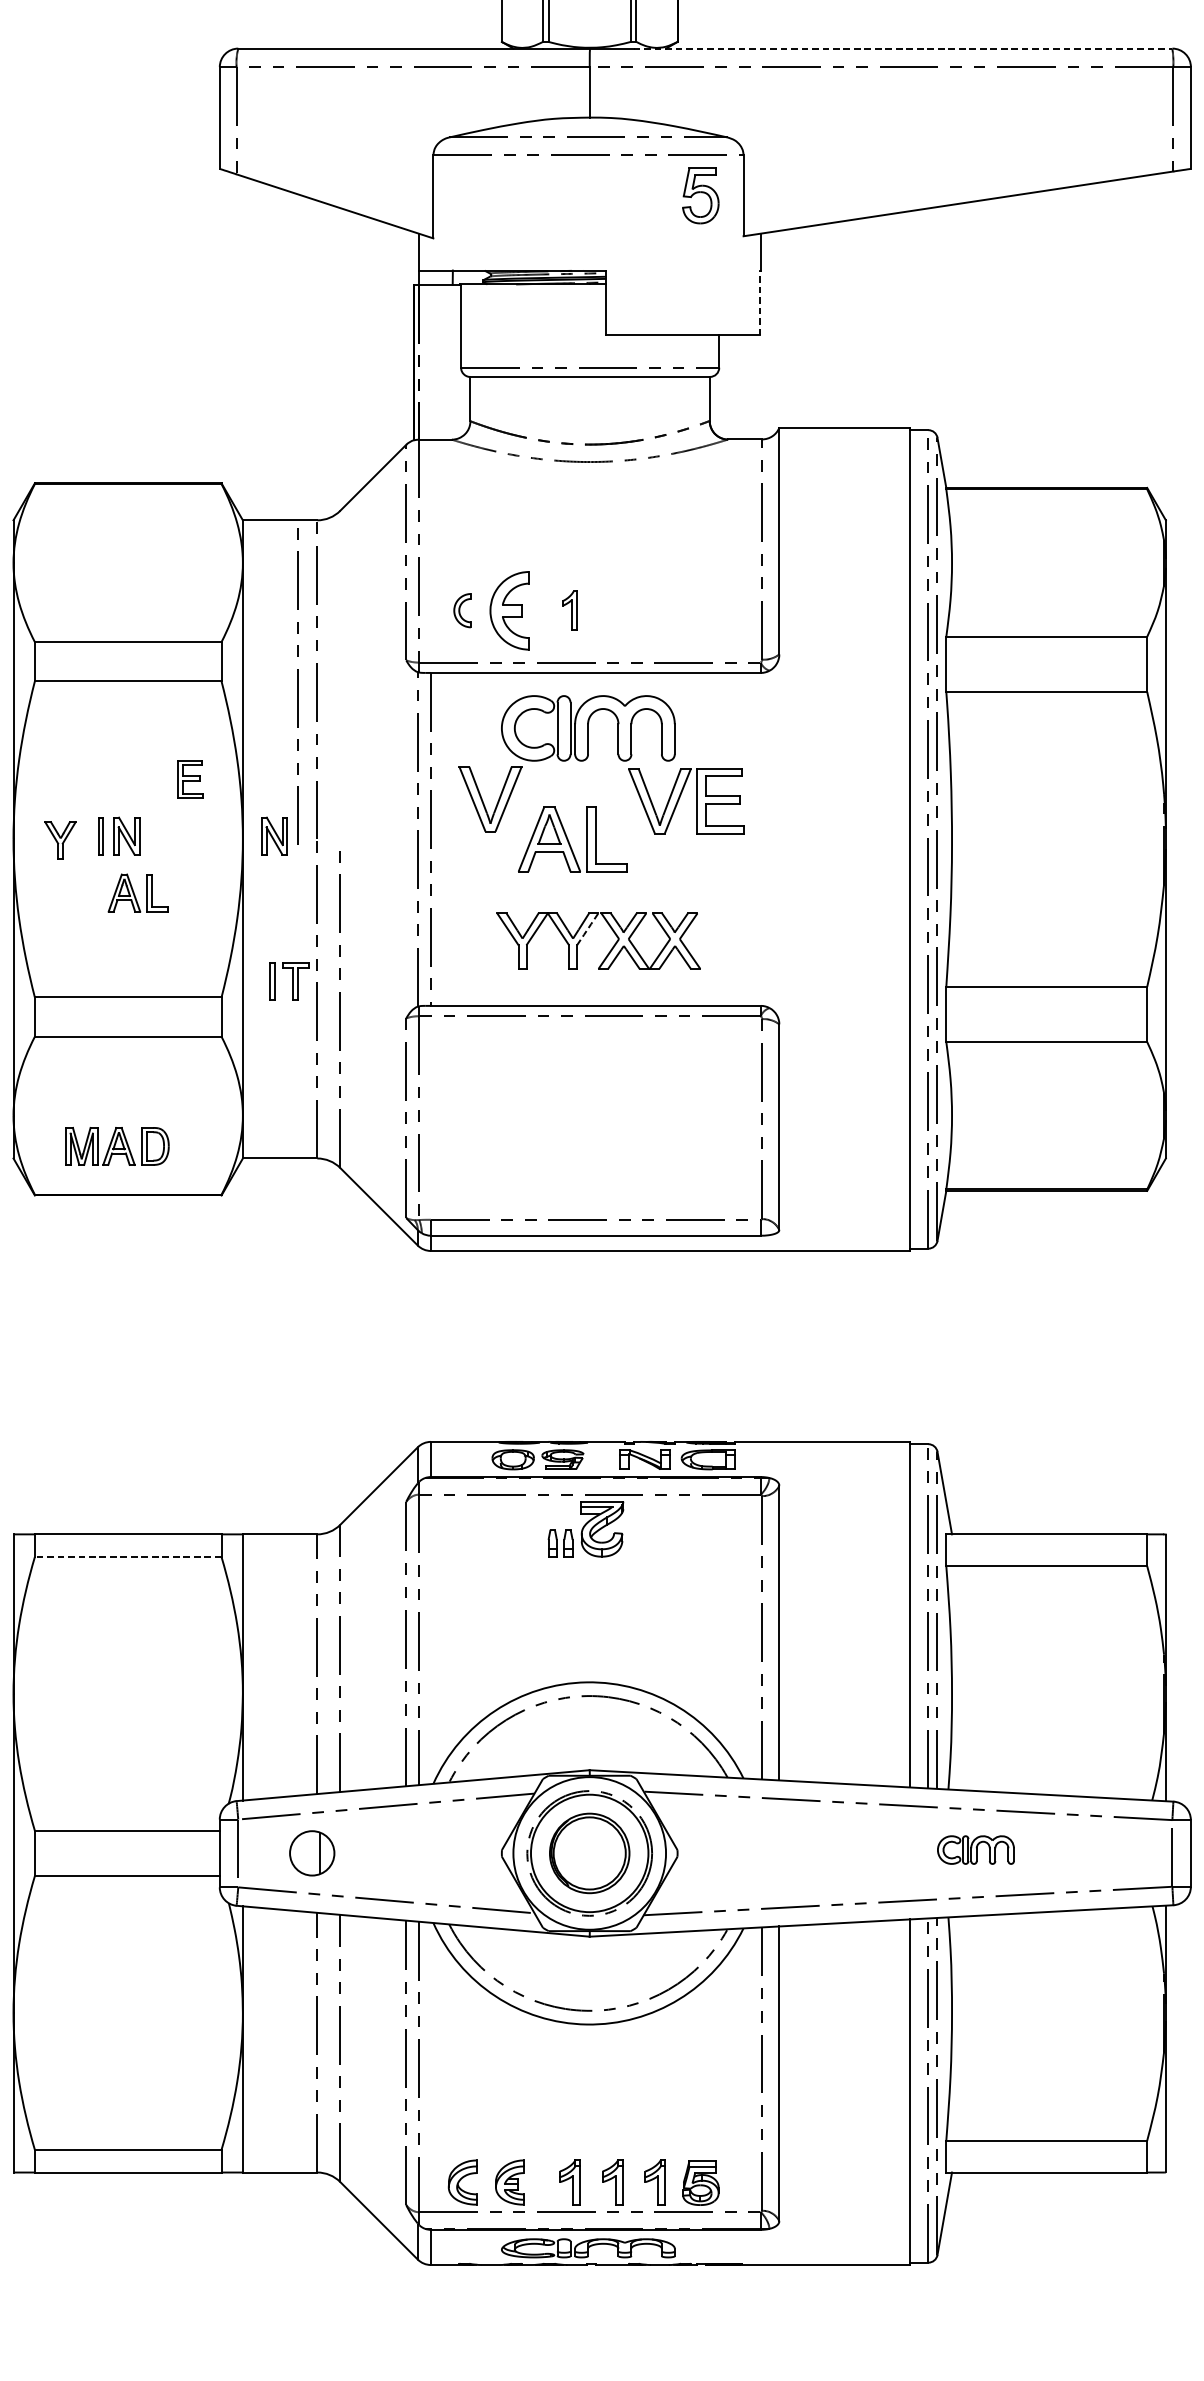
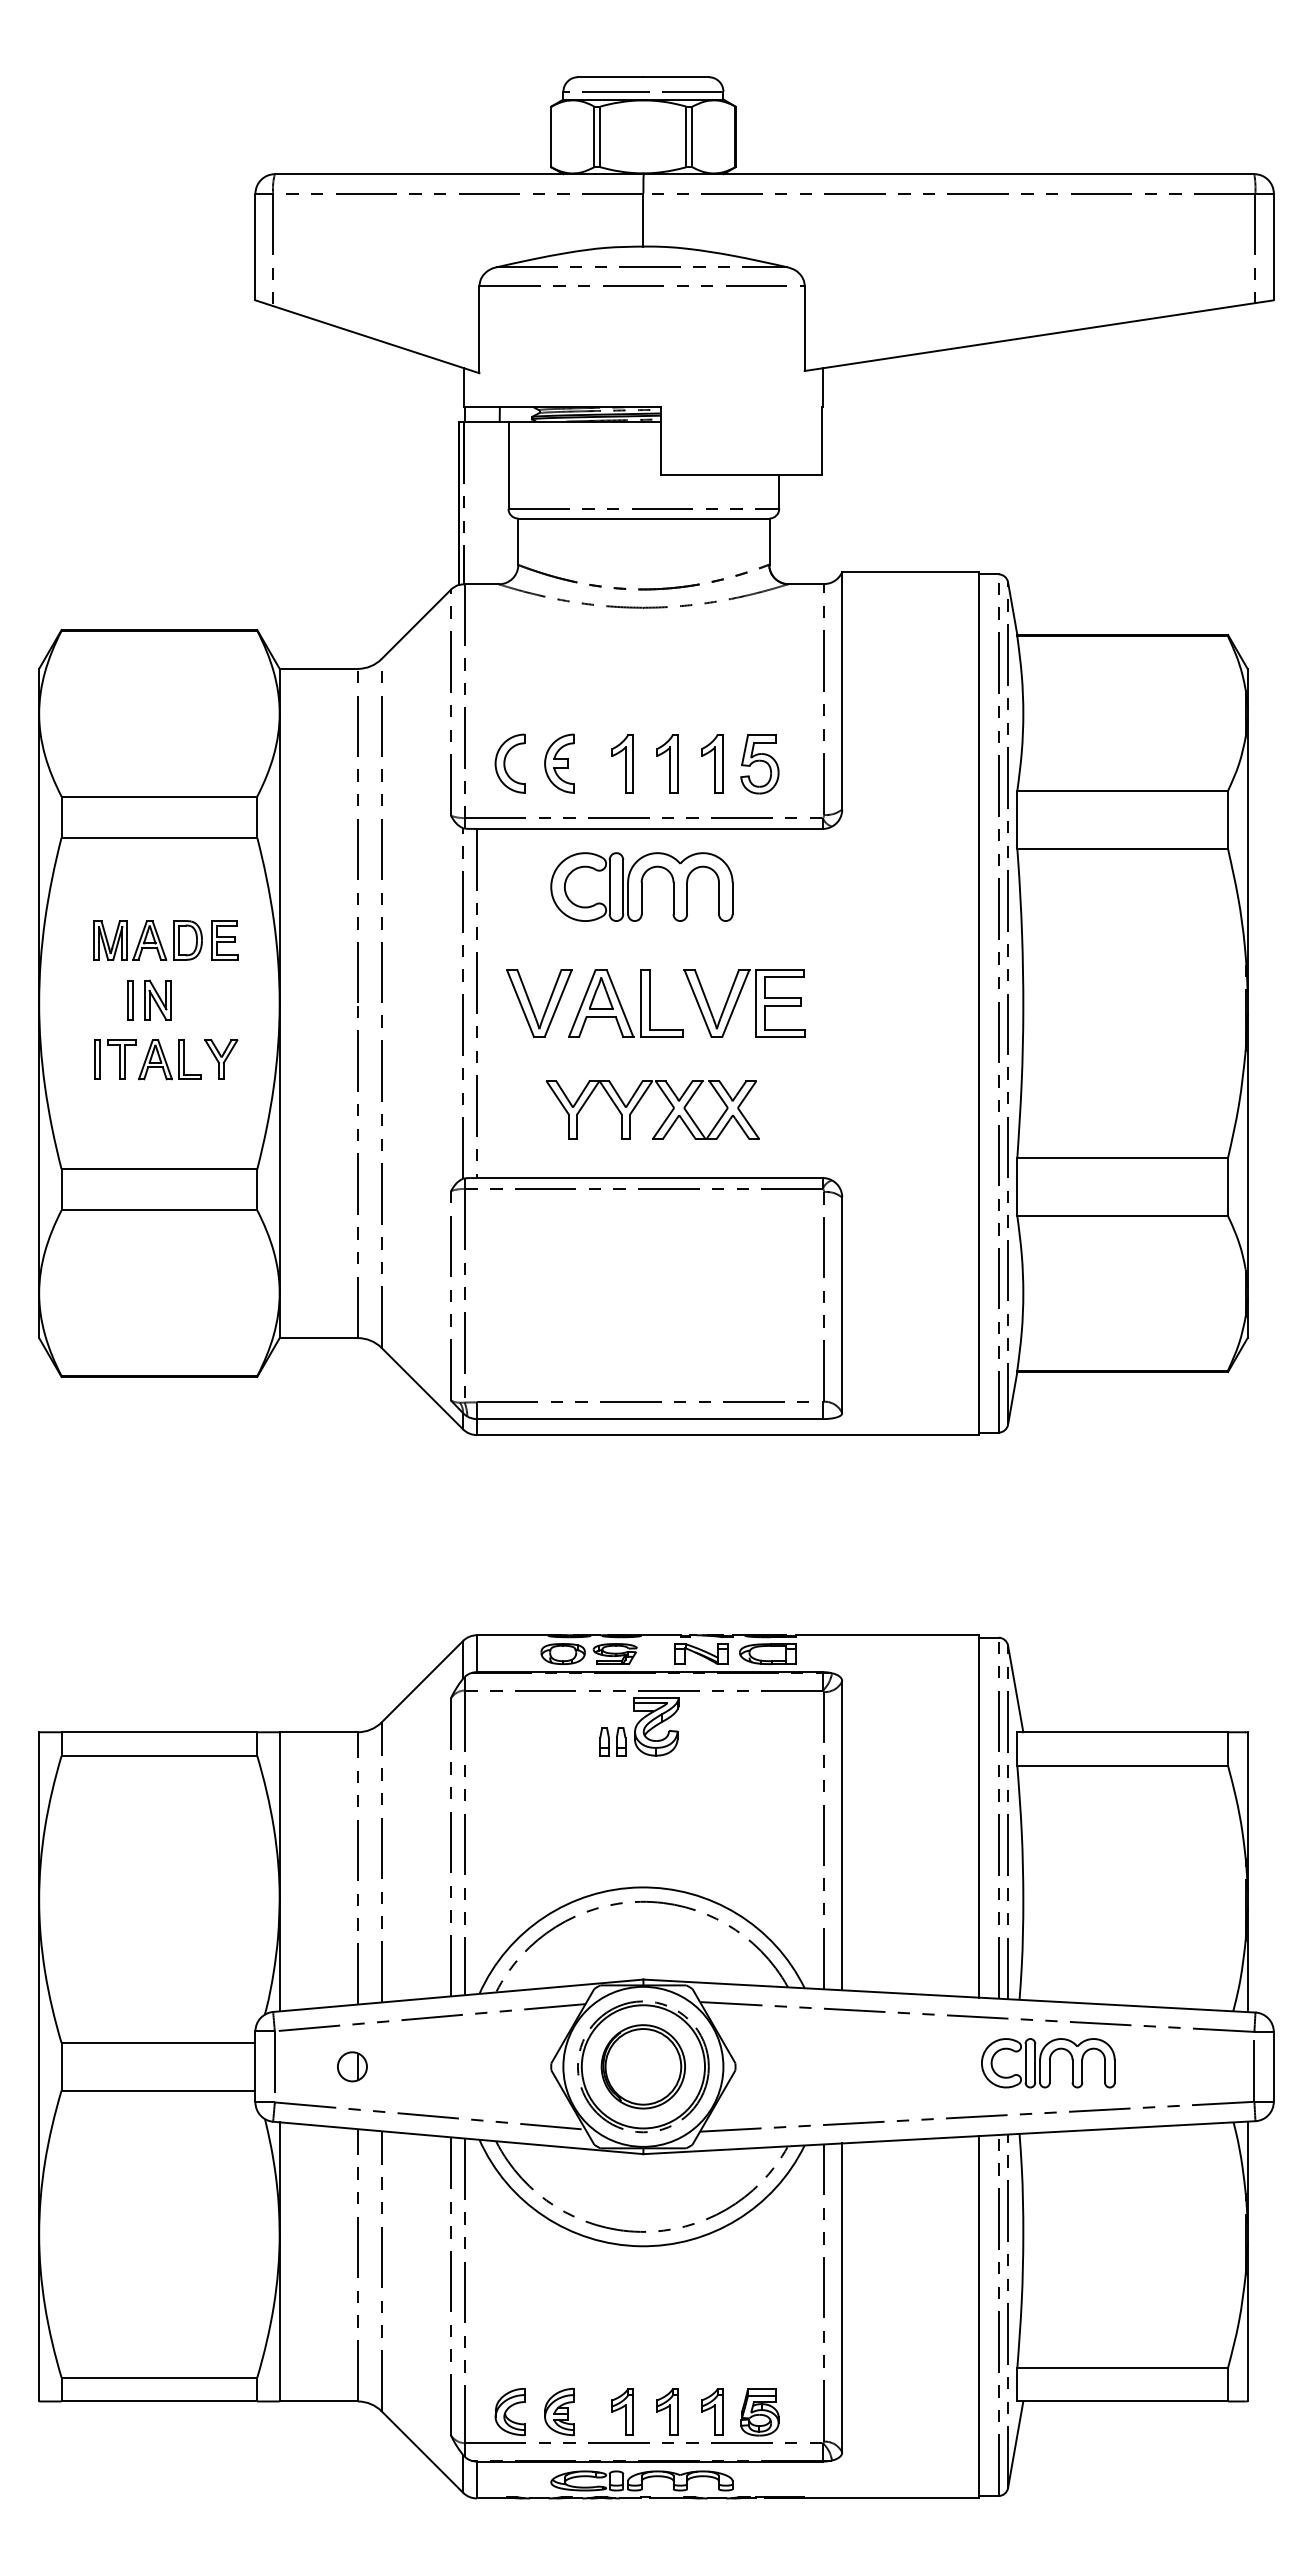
line: (903, 48) -> (972, 174), dashed -> solid
part: (700, 195) -> (759, 764), moved
line: (759, 302) -> (821, 440), dashed -> solid
part: (462, 610) -> (509, 763), size x1.67
part: (509, 610) -> (559, 763), size x0.71
part: (569, 610) -> (622, 763), size x1.43
part: (612, 610) -> (667, 763), added
part: (655, 610) -> (712, 763), added
line: (298, 685) -> (381, 836), moved
part: (679, 800) -> (737, 1002), moved
part: (483, 802) -> (532, 1006), moved
part: (274, 835) -> (312, 999), removed
part: (60, 840) -> (221, 1059), moved
line: (587, 929) -> (641, 1097), dashed -> solid
part: (289, 981) -> (115, 1059), moved
part: (116, 1146) -> (147, 940), moved
line: (128, 1557) -> (159, 1756), dashed -> solid
part: (976, 1850) -> (1048, 2063), size x1.67
part: (312, 1853) -> (352, 2066), size x0.62

